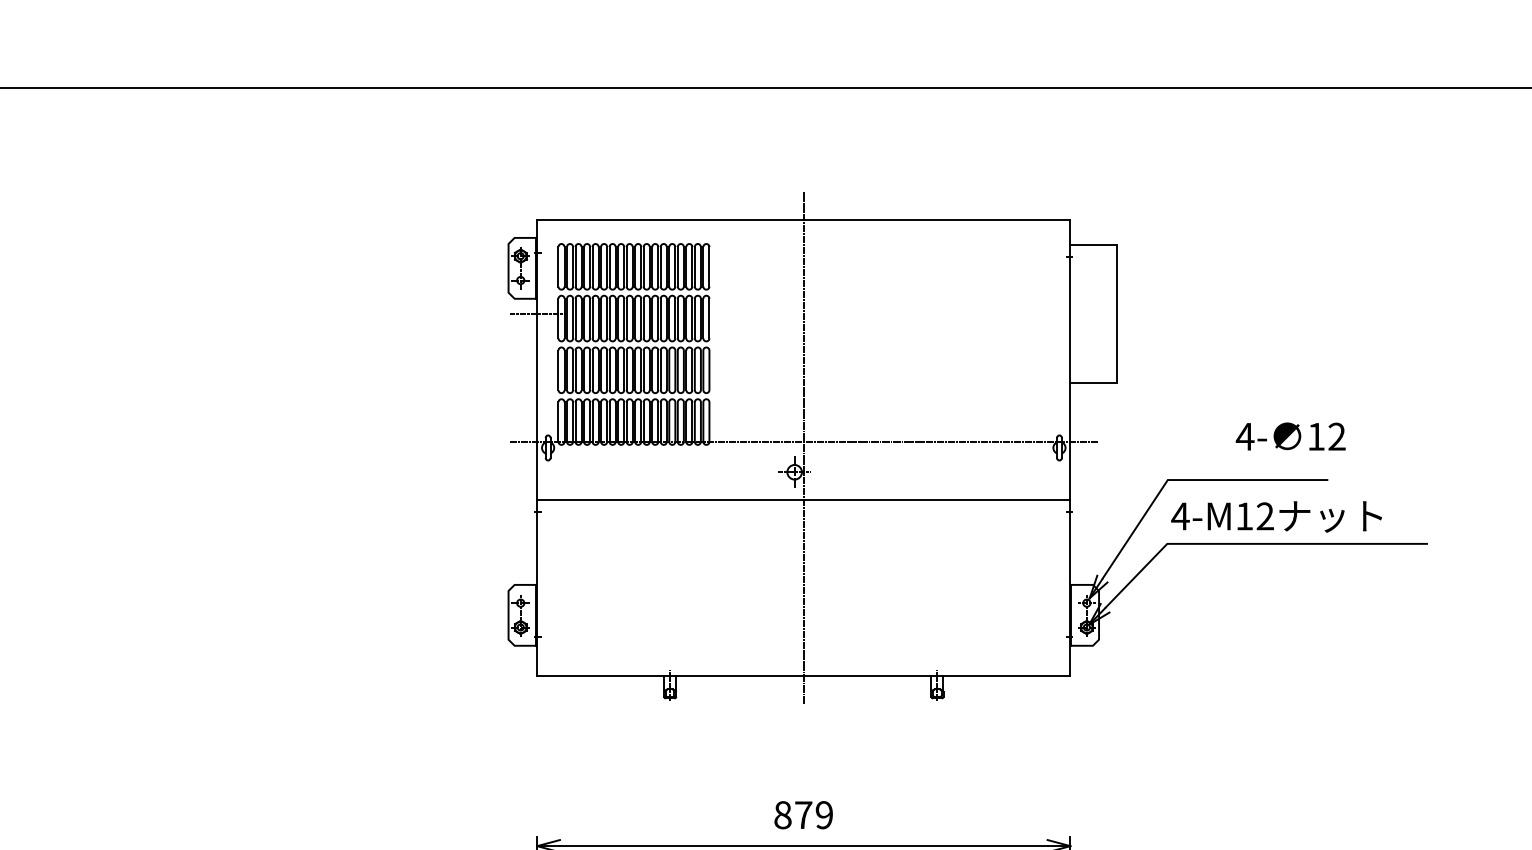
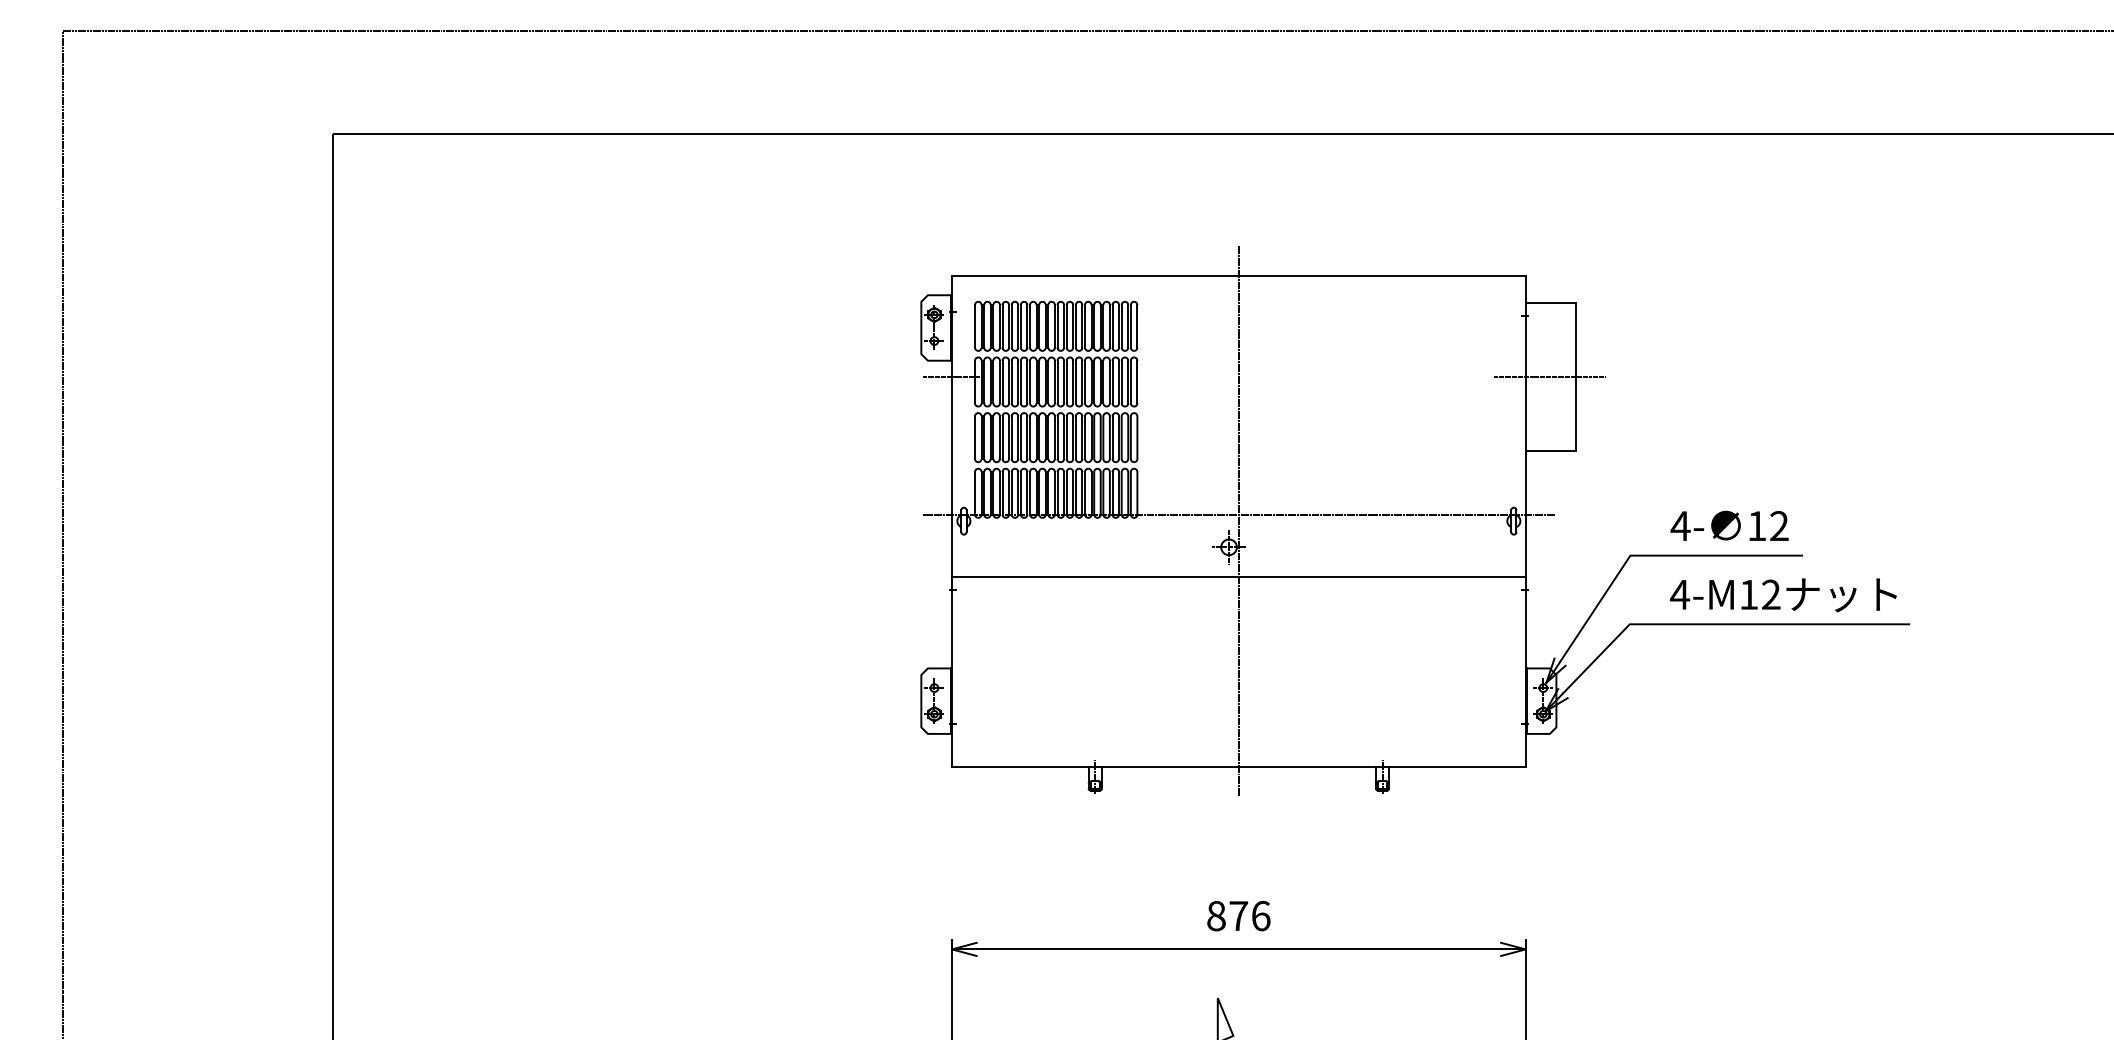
line: (1092, 314) -> (1549, 377), added
text: (1290, 436) -> (1729, 525), moved
text: (1276, 517) -> (1783, 595), moved
text: (823, 814) -> (1260, 915), 879 -> 876

